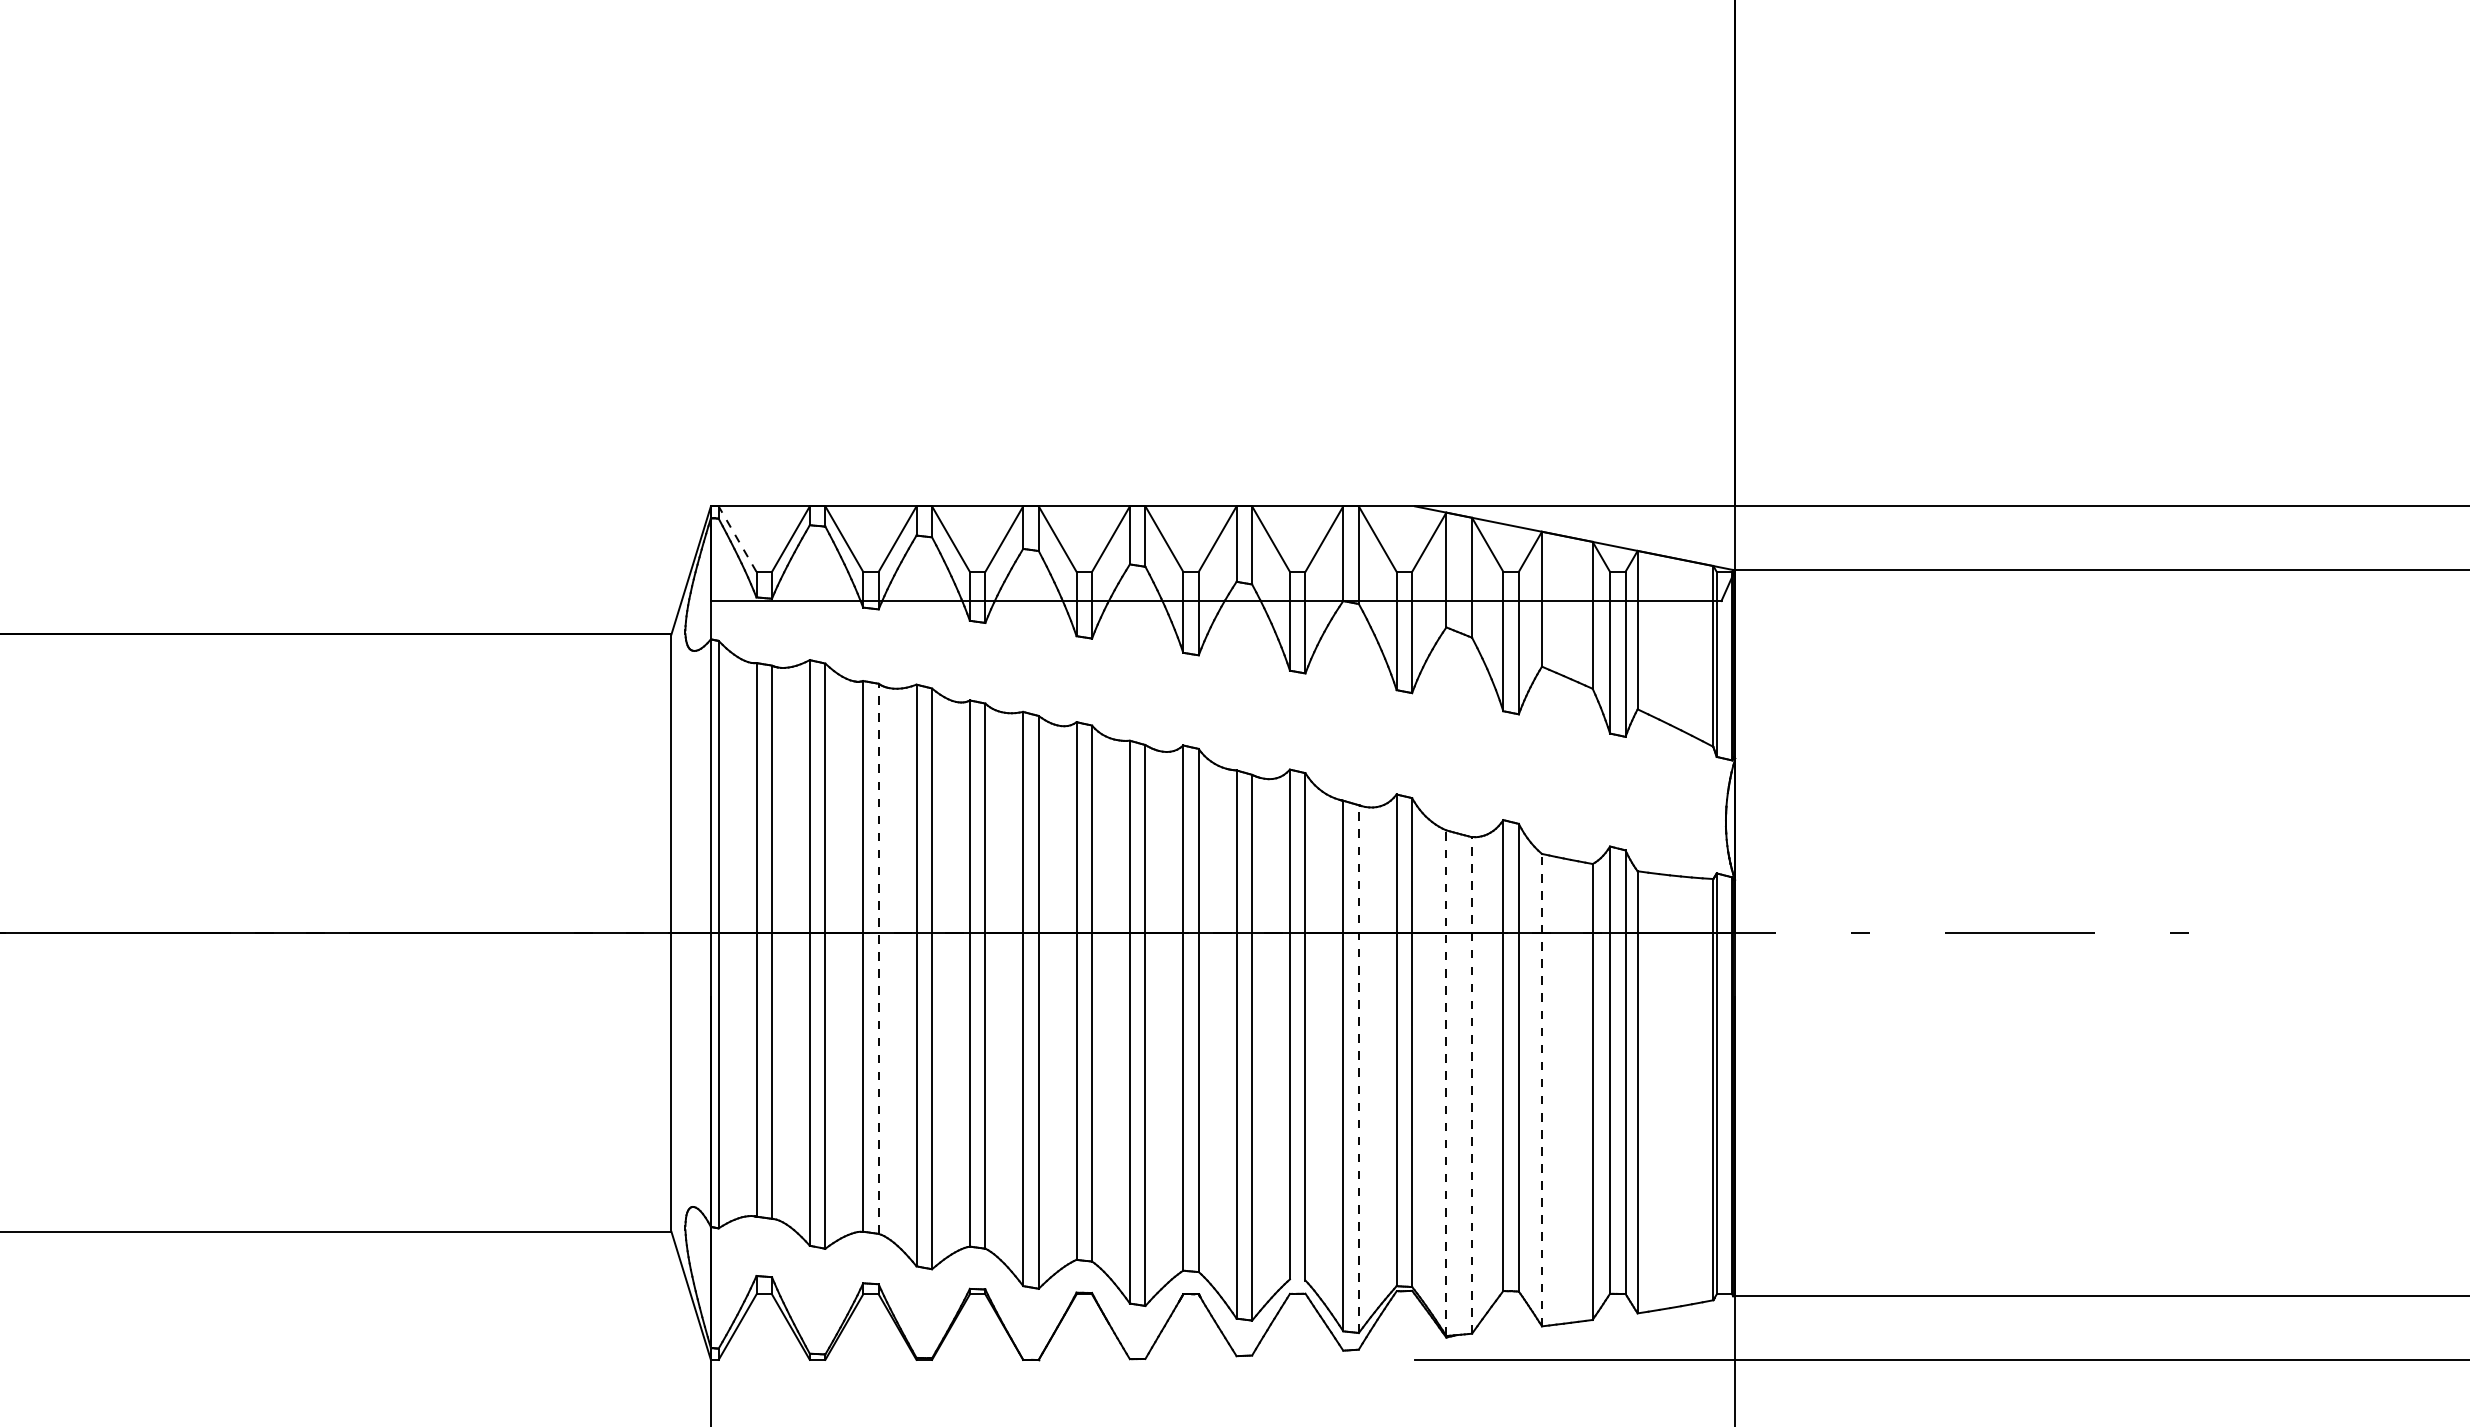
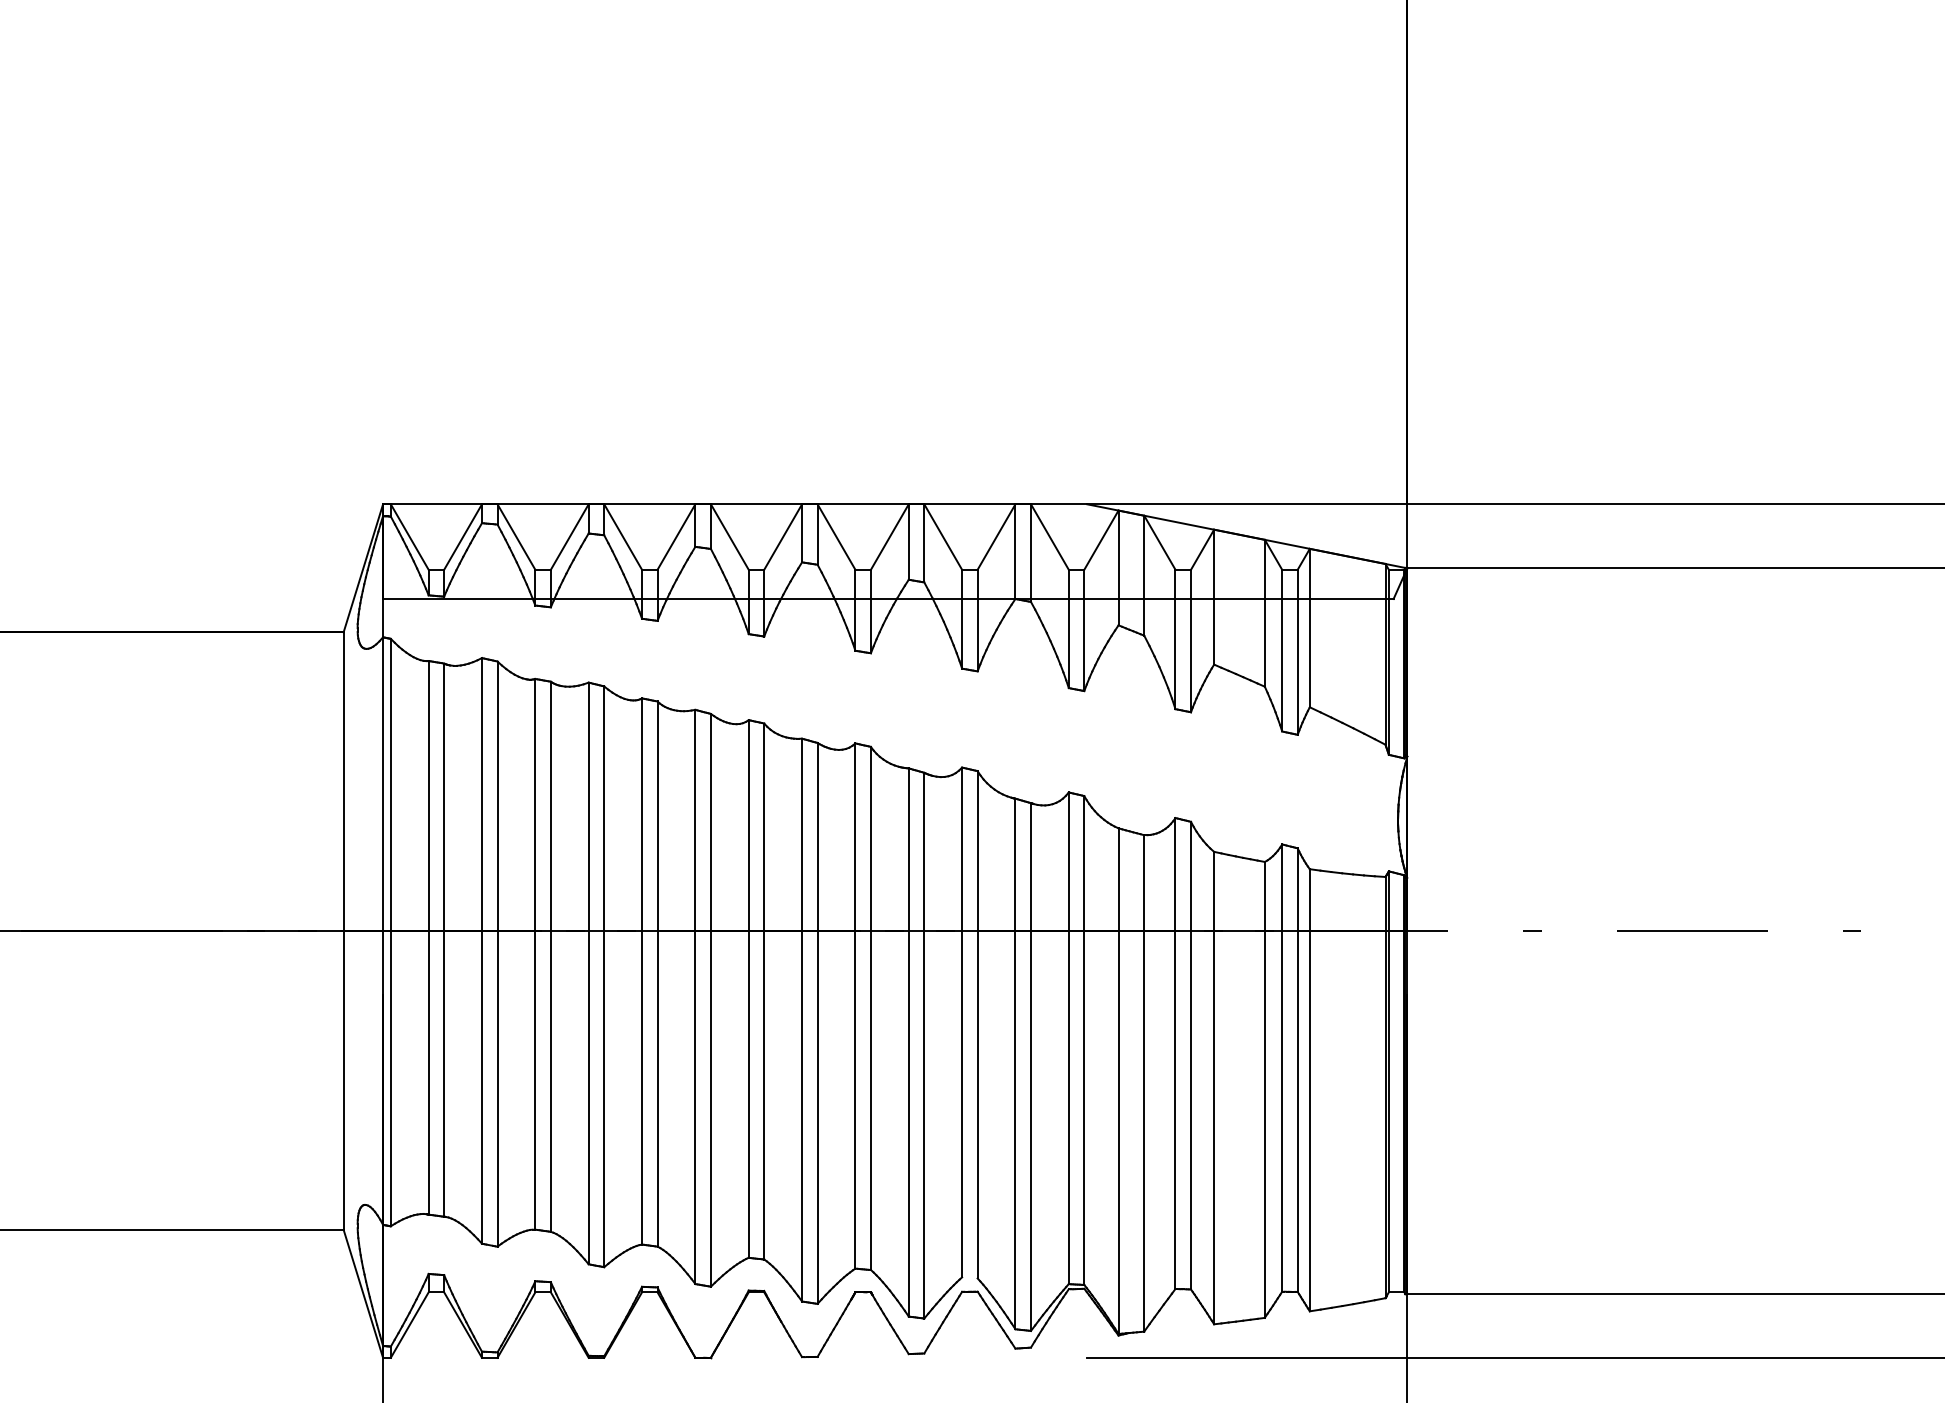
line: (737, 539) -> (409, 537), dashed -> solid
line: (878, 958) -> (550, 956), dashed -> solid
line: (1358, 1069) -> (1030, 1067), dashed -> solid
line: (1446, 1083) -> (1118, 1081), dashed -> solid
line: (1472, 1085) -> (1144, 1083), dashed -> solid
line: (1541, 1089) -> (1213, 1087), dashed -> solid

